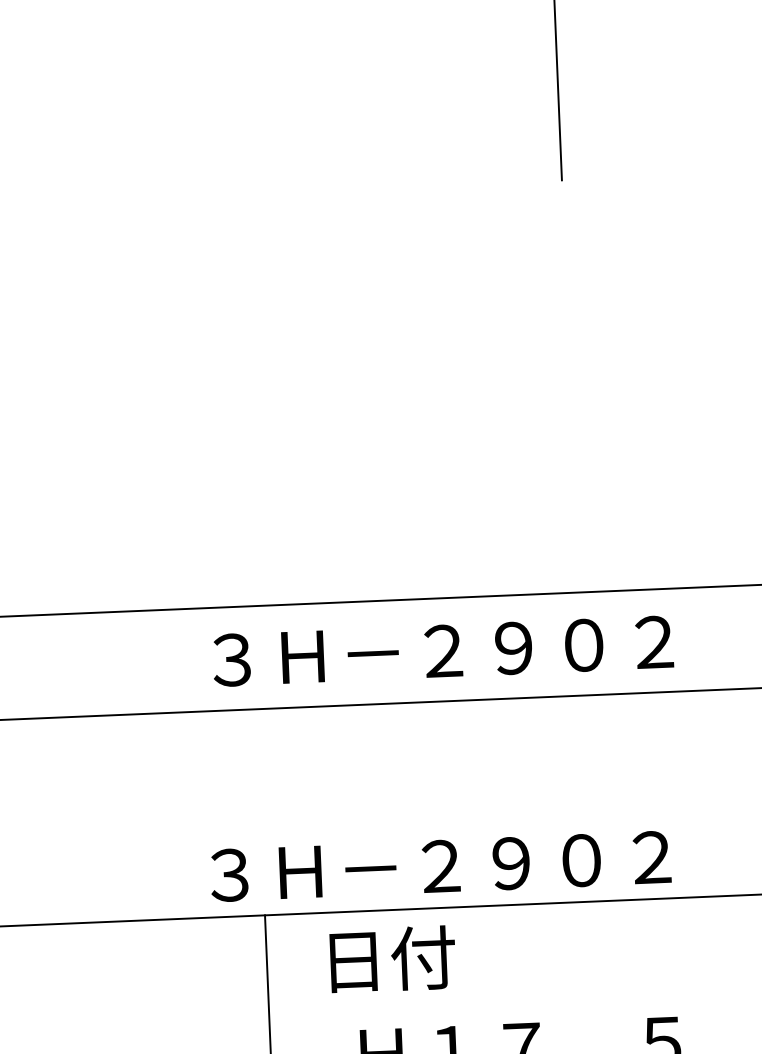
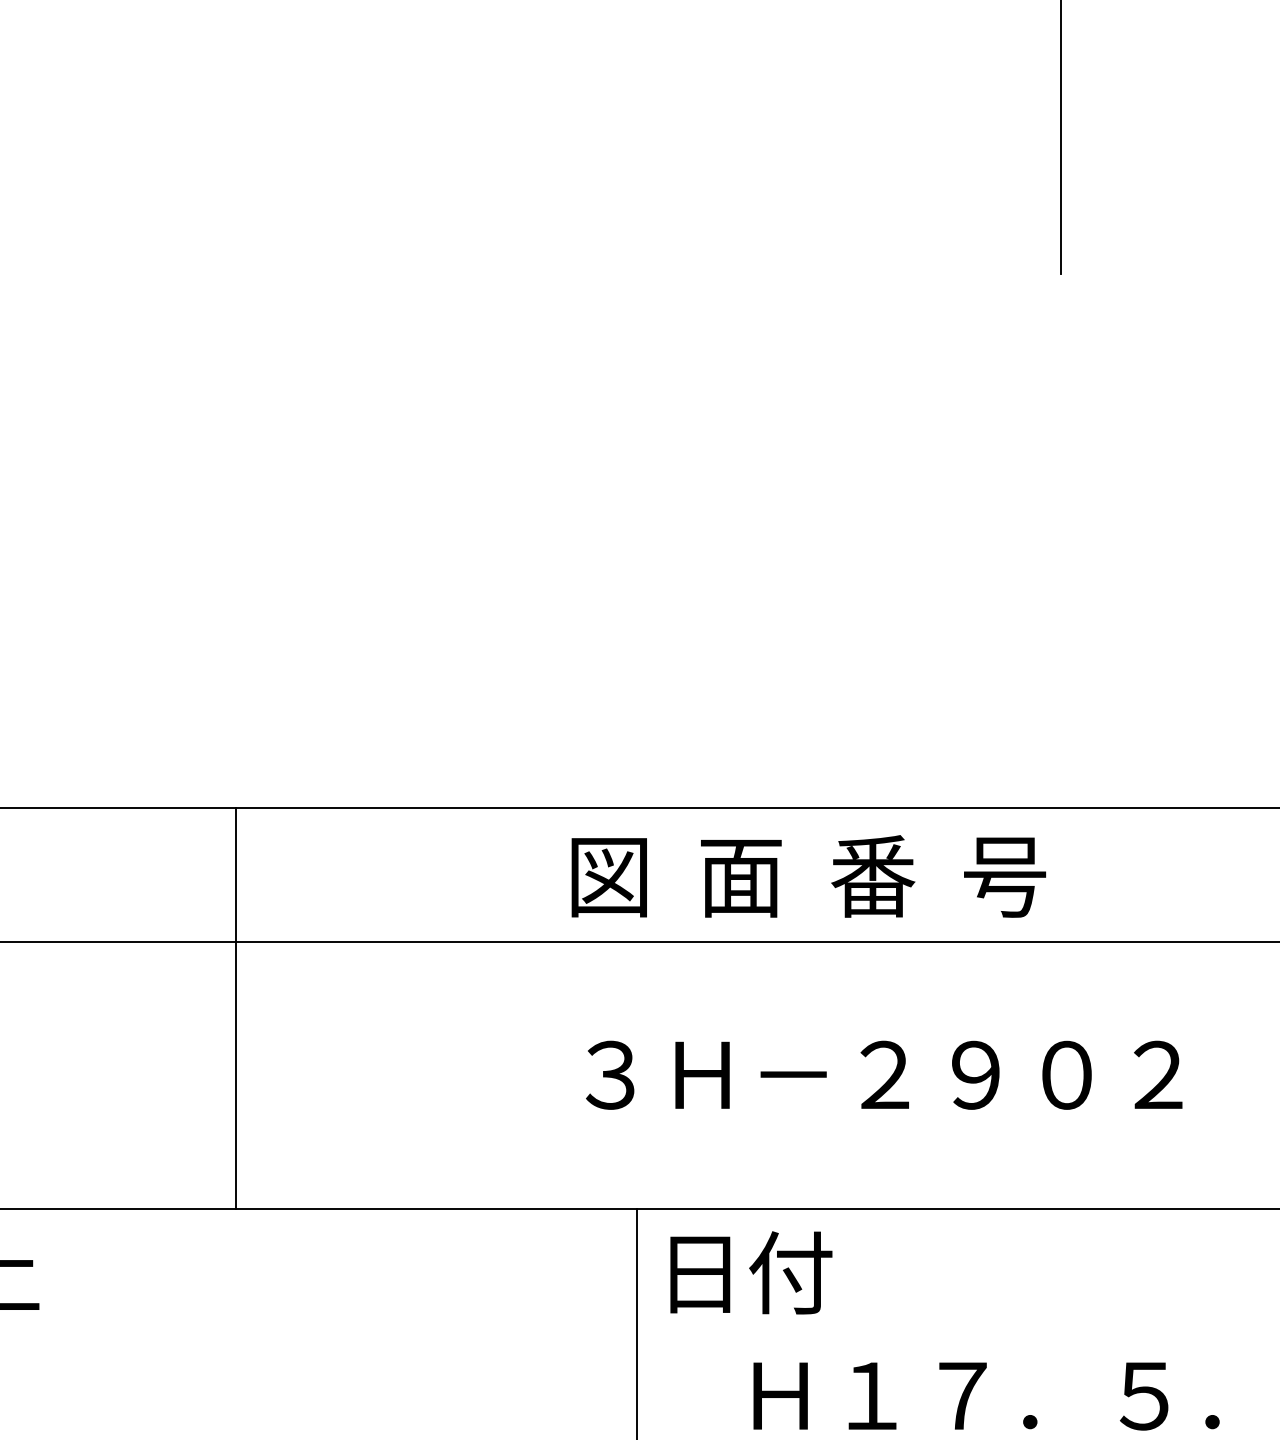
text: (438, 651) -> (875, 876), ３Ｈ－２９０２ -> 図  面  番  号
text: (440, 865) -> (884, 1074), moved
text: (393, 959) -> (751, 1272), moved

